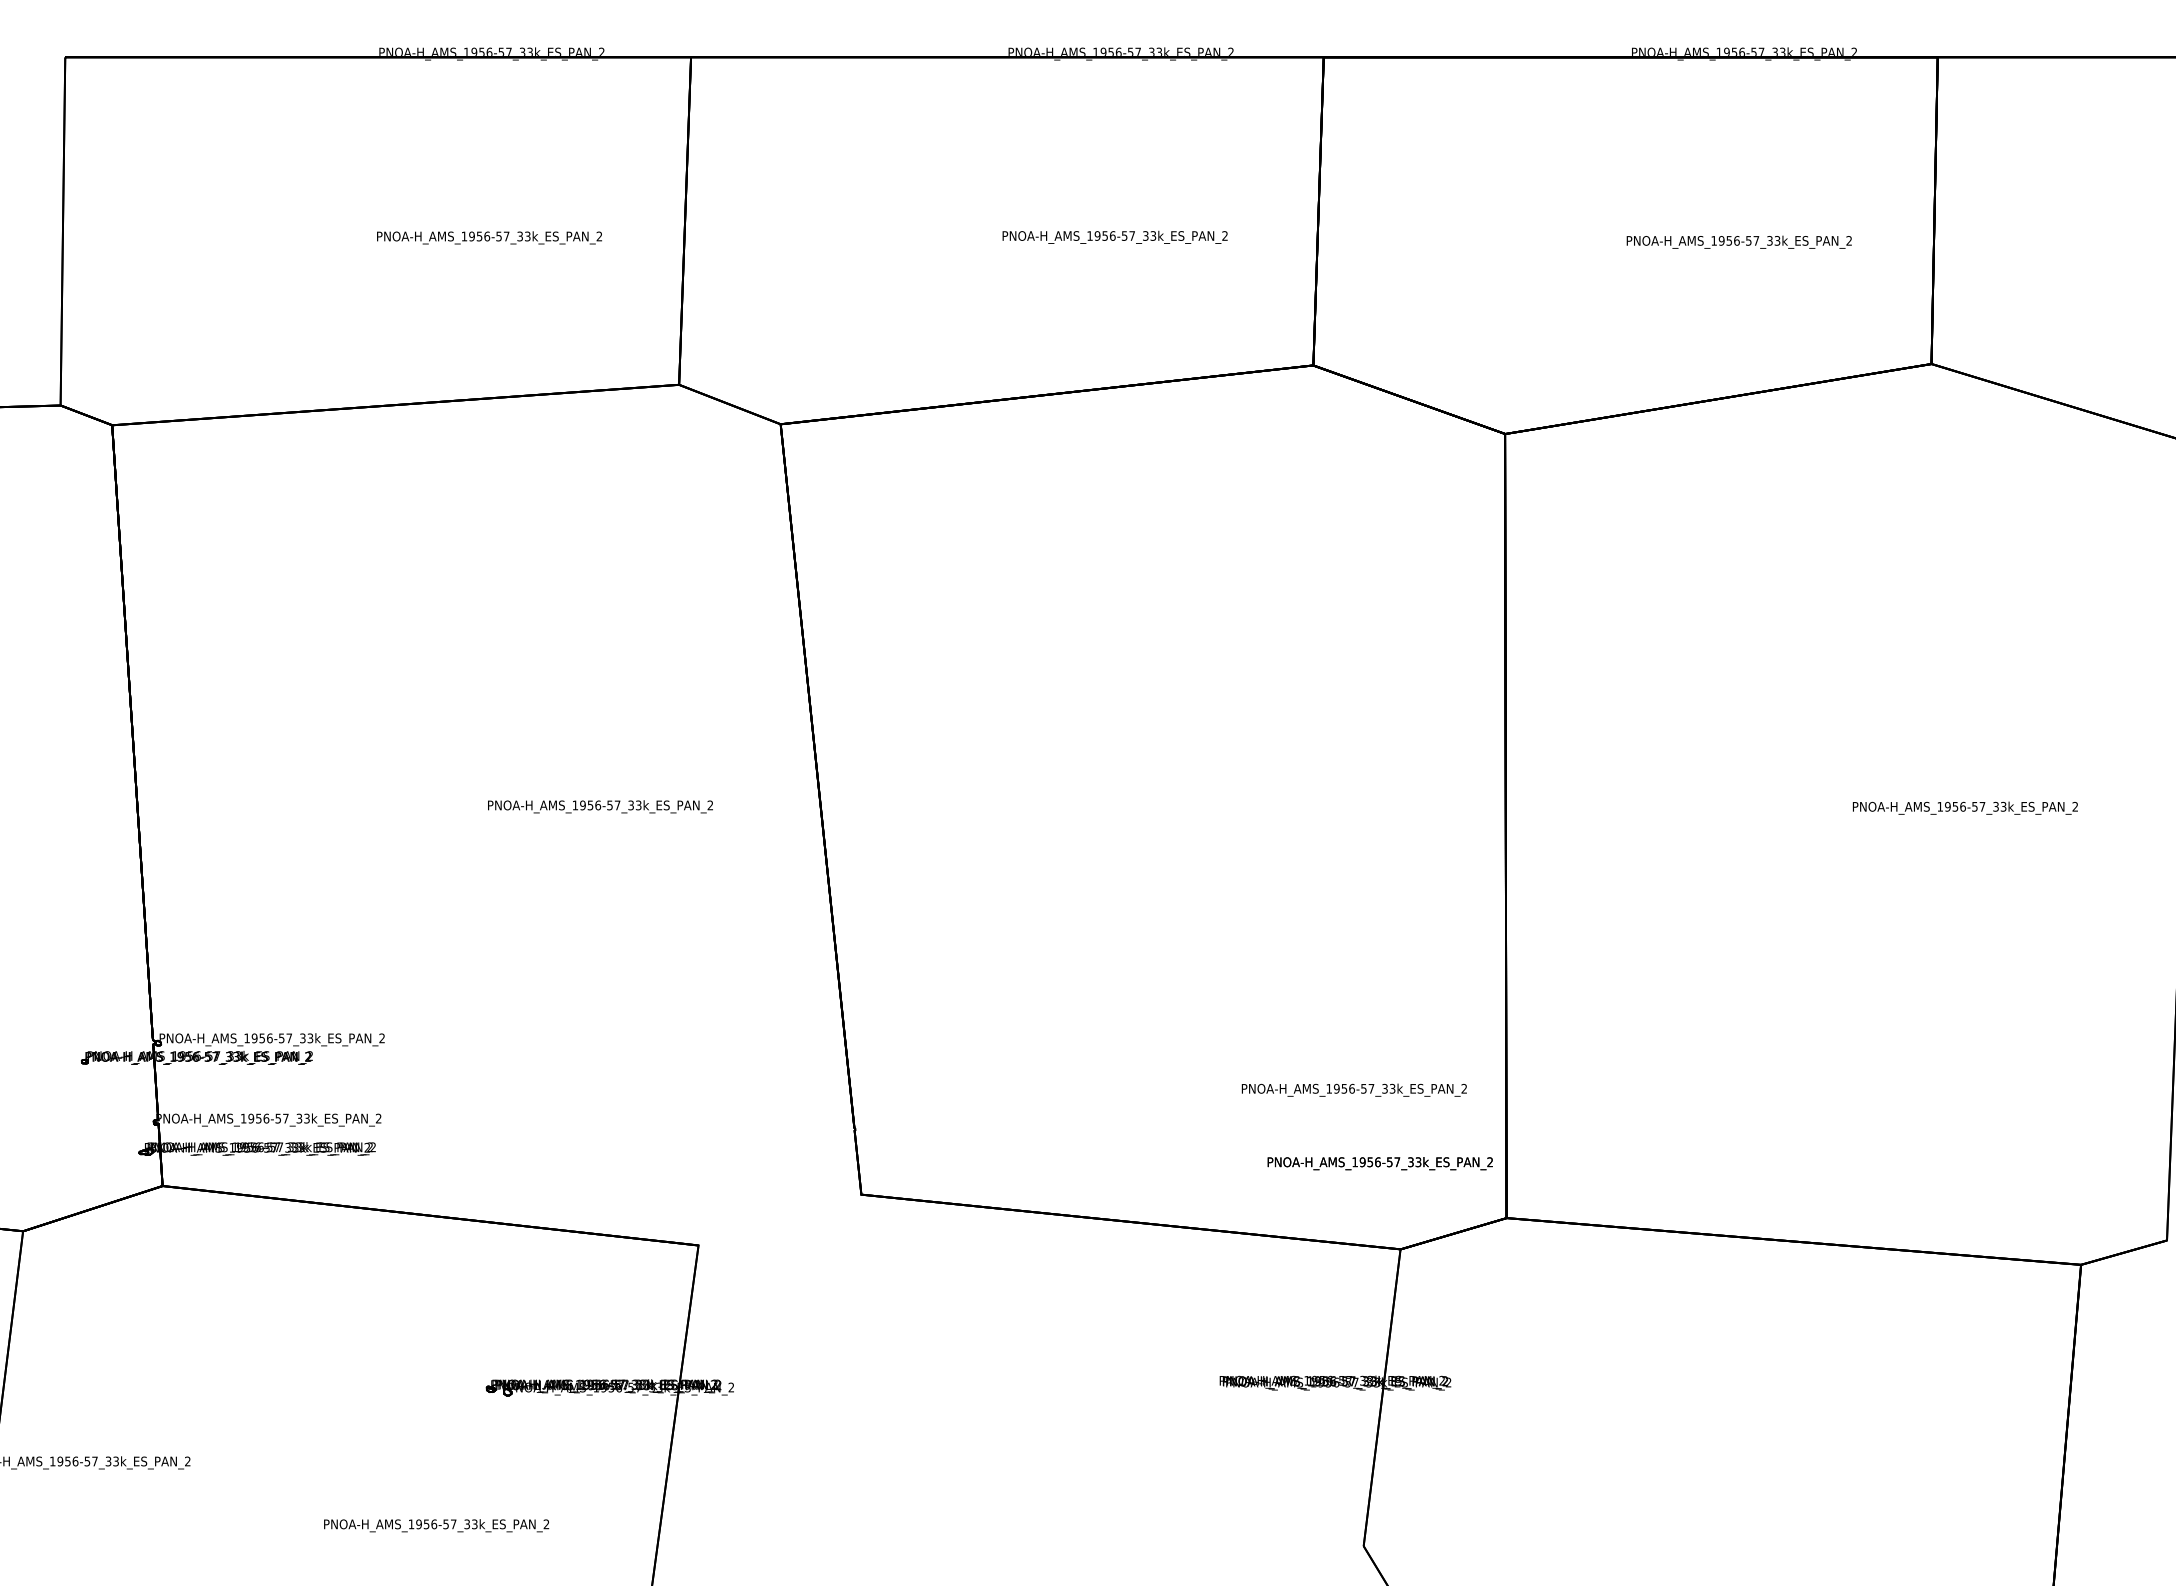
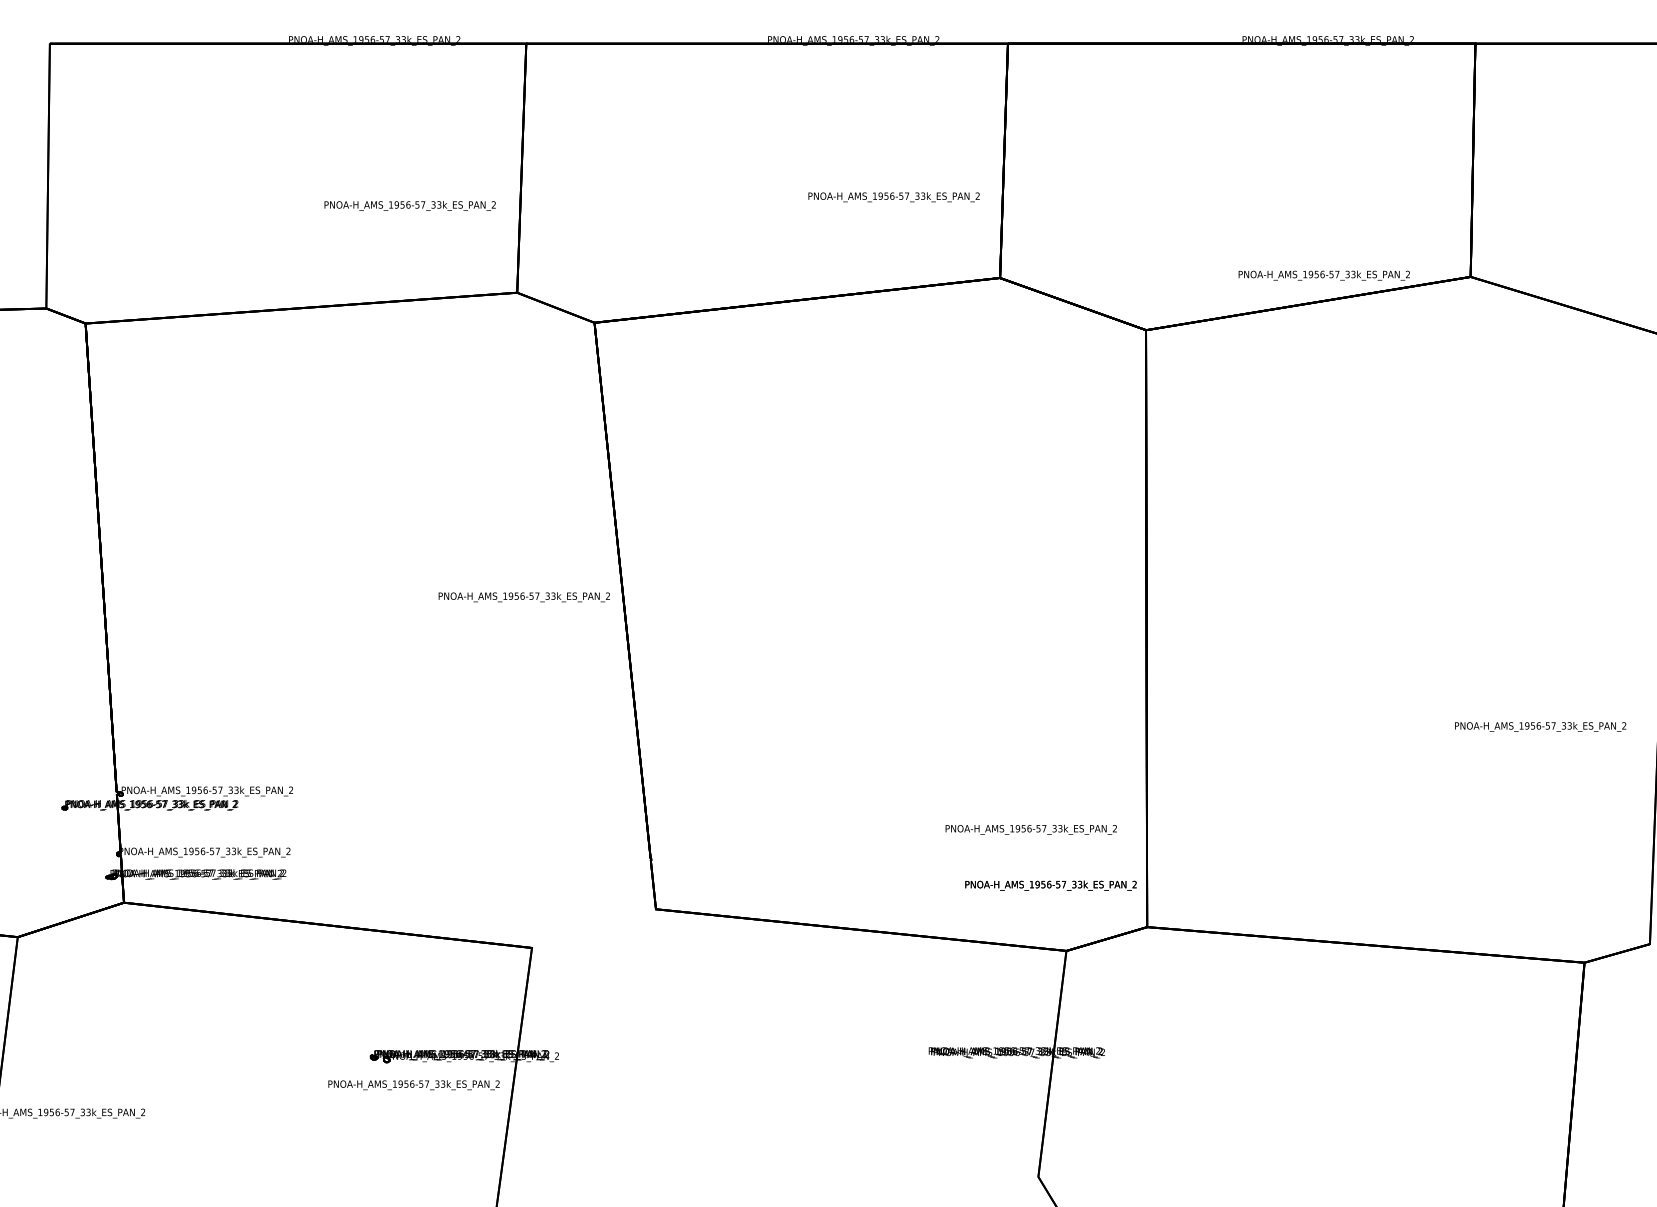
text: (1114, 236) -> (893, 196), moved
text: (489, 237) -> (410, 205), moved
text: (1738, 241) -> (1323, 274), moved
text: (600, 806) -> (524, 597), moved
text: (1965, 807) -> (1540, 726), moved
text: (436, 1525) -> (413, 1085), moved

